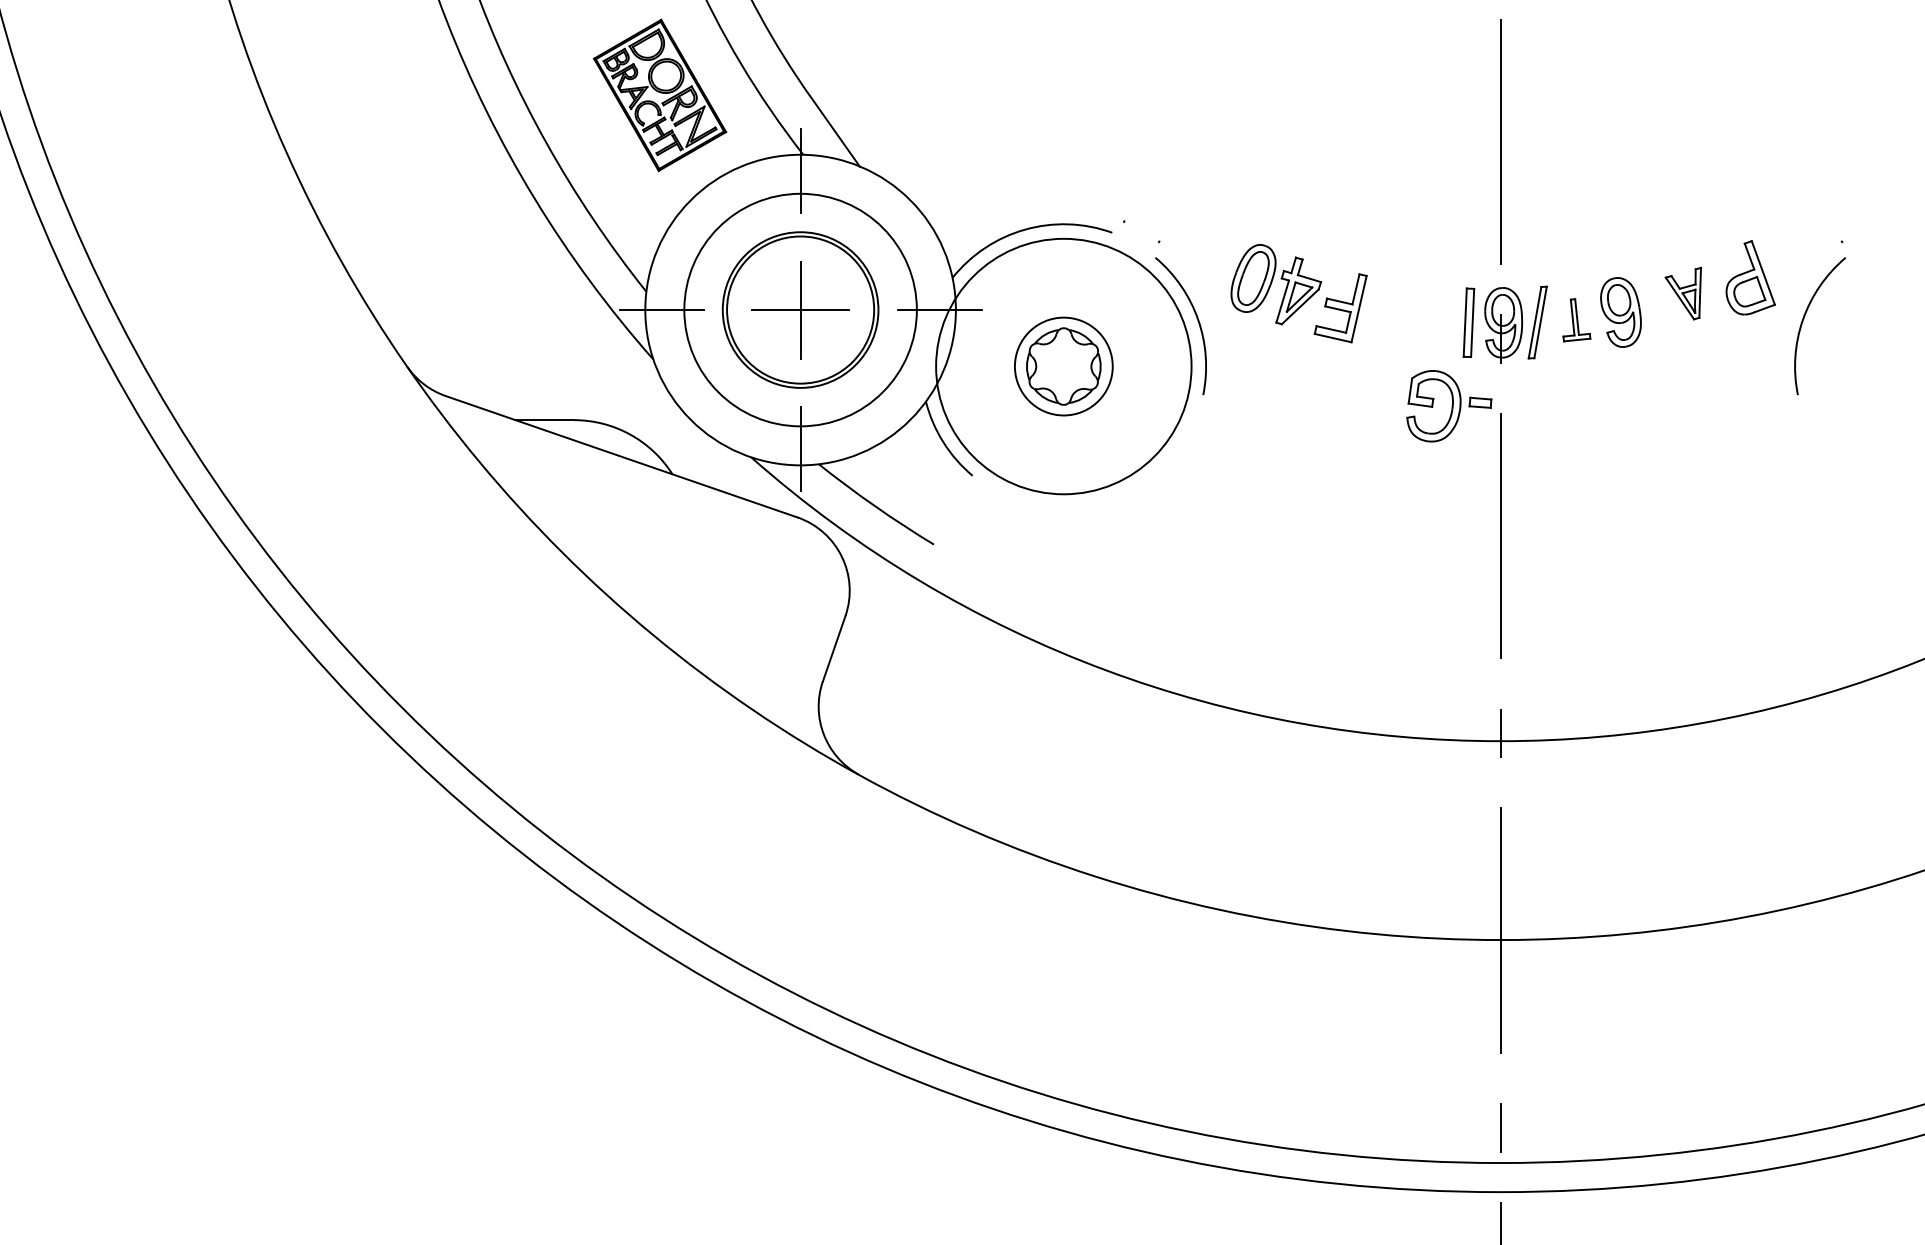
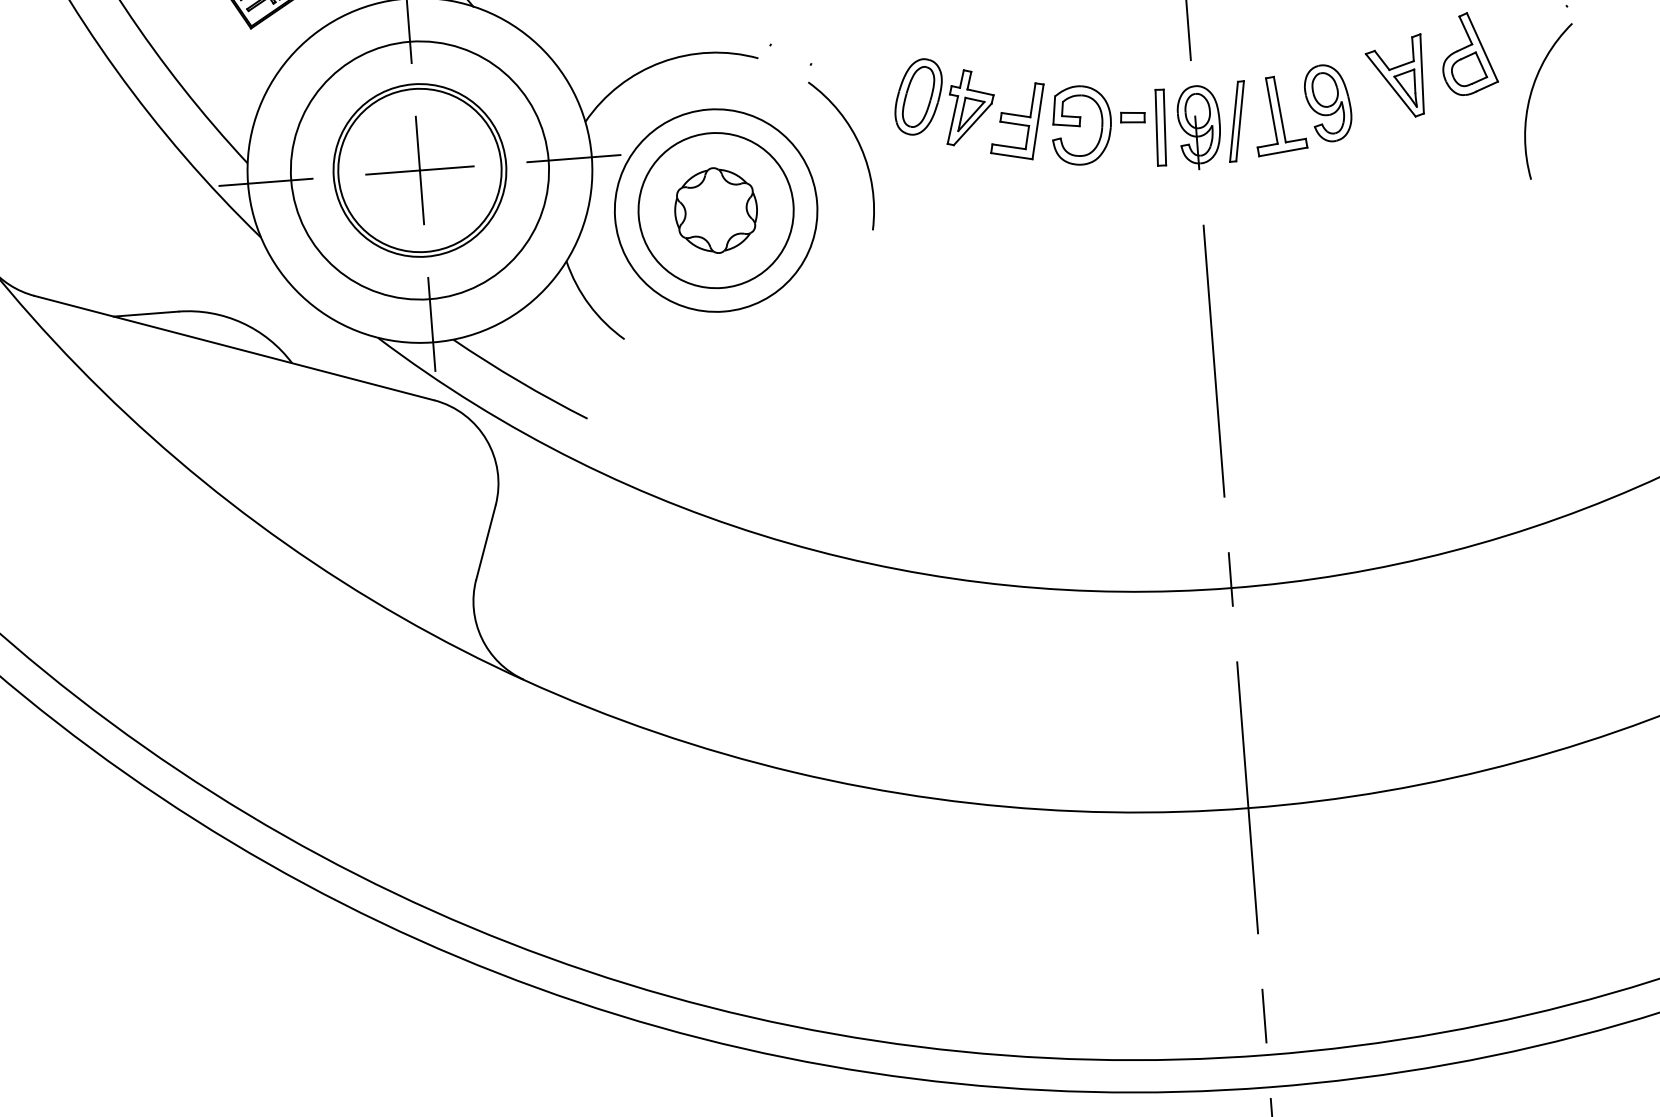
part: (1683, 293) -> (1395, 76), size x1.43
part: (1576, 320) -> (1279, 115), size x1.67
circle: (1063, 366) -> (715, 210), size x0.71
circle: (1063, 366) -> (715, 210), size x1.43
part: (1449, 406) -> (1098, 124), moved

